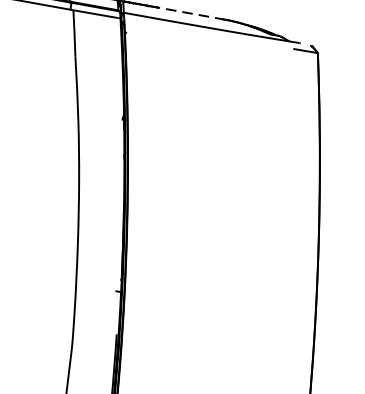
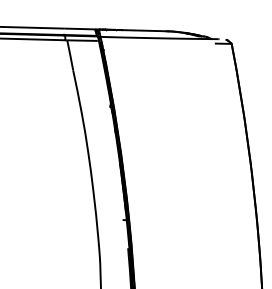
line: (190, 13) -> (144, 30), dashed -> solid

